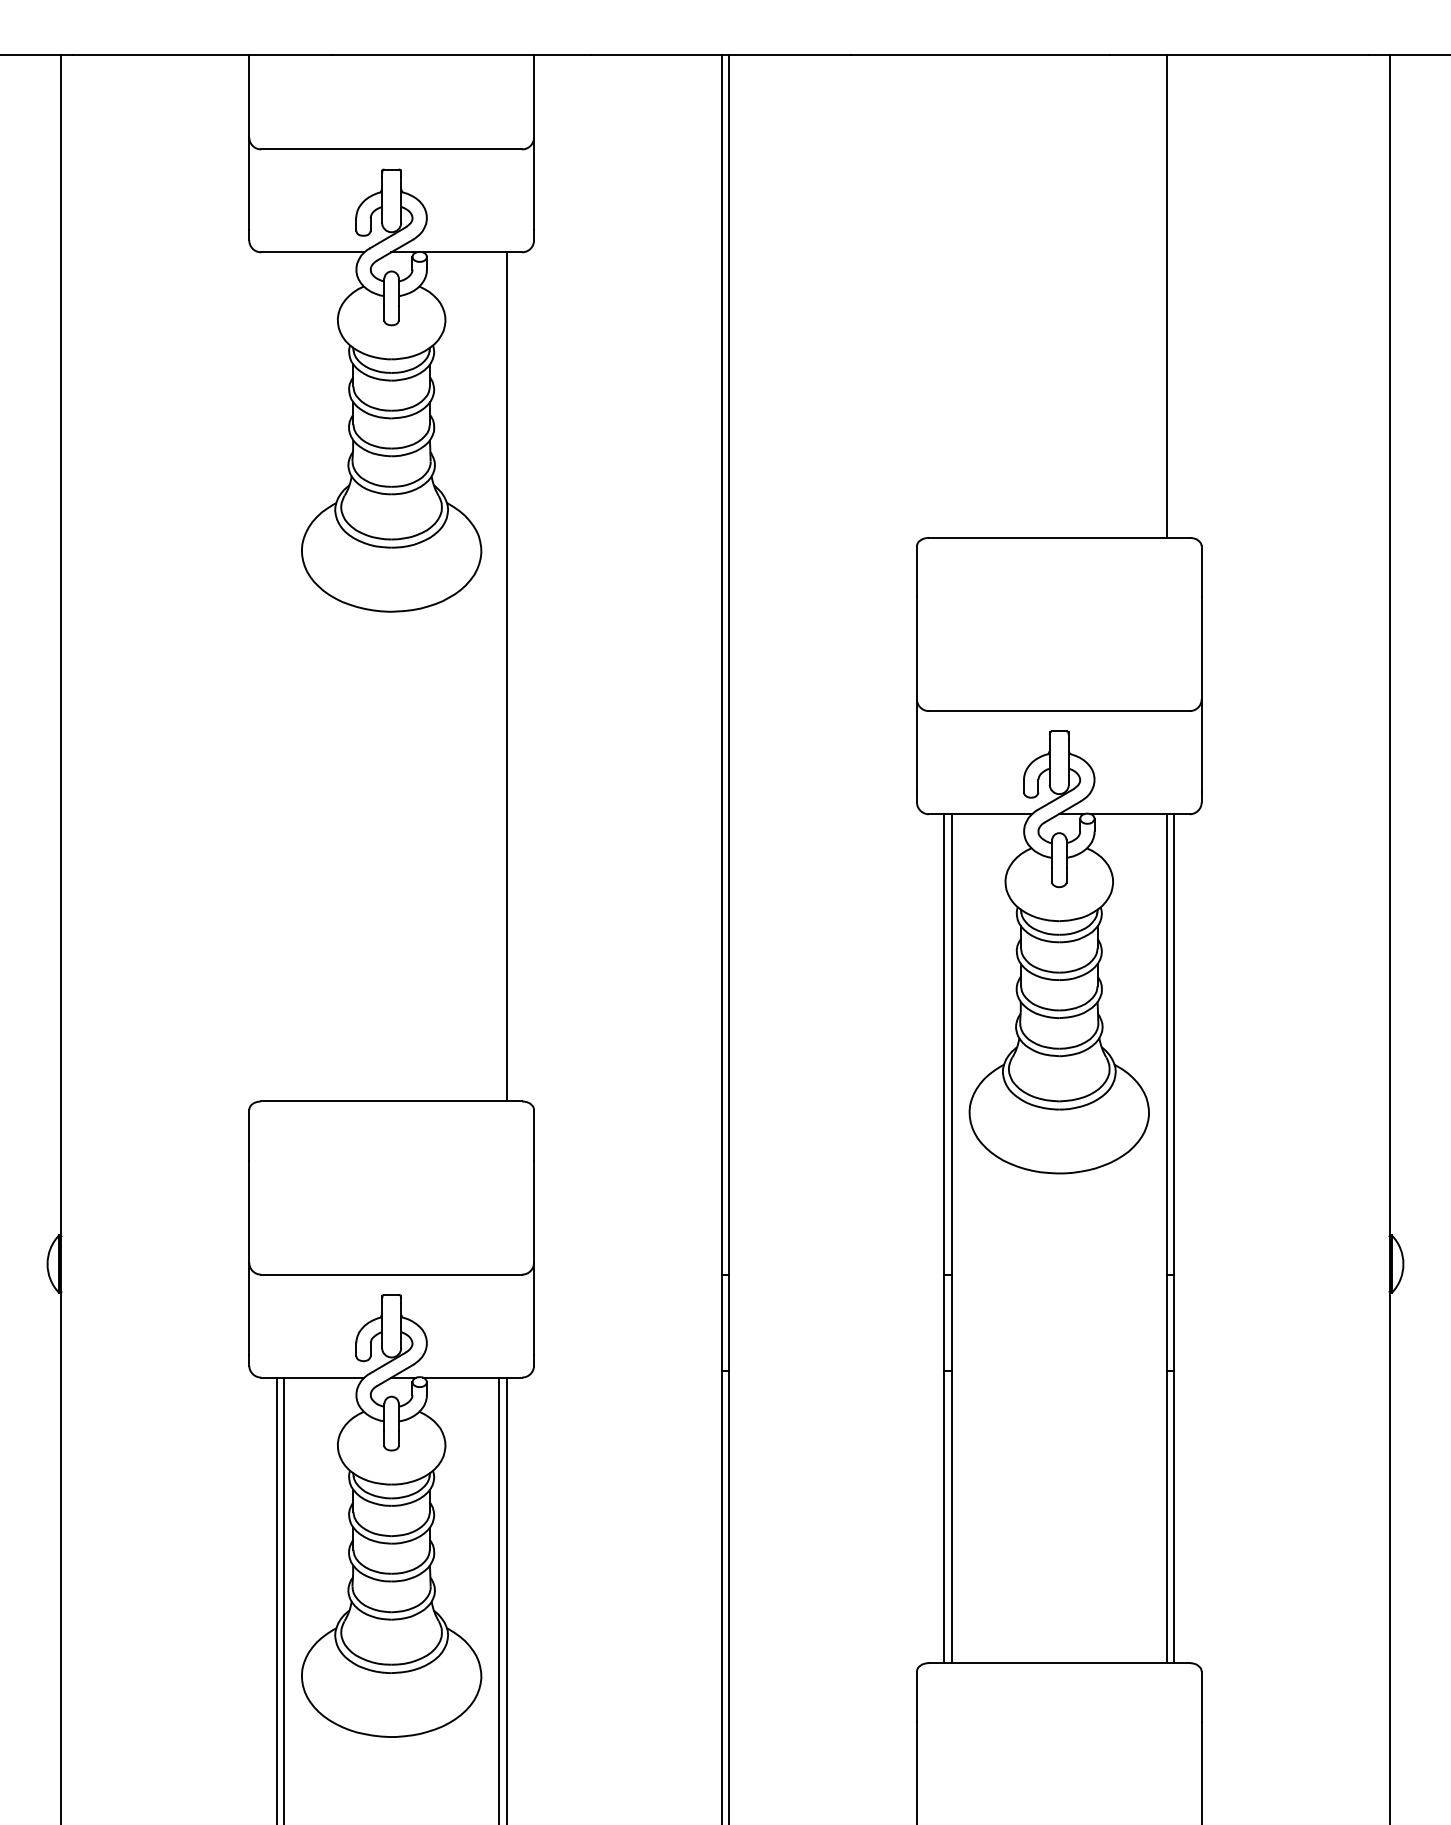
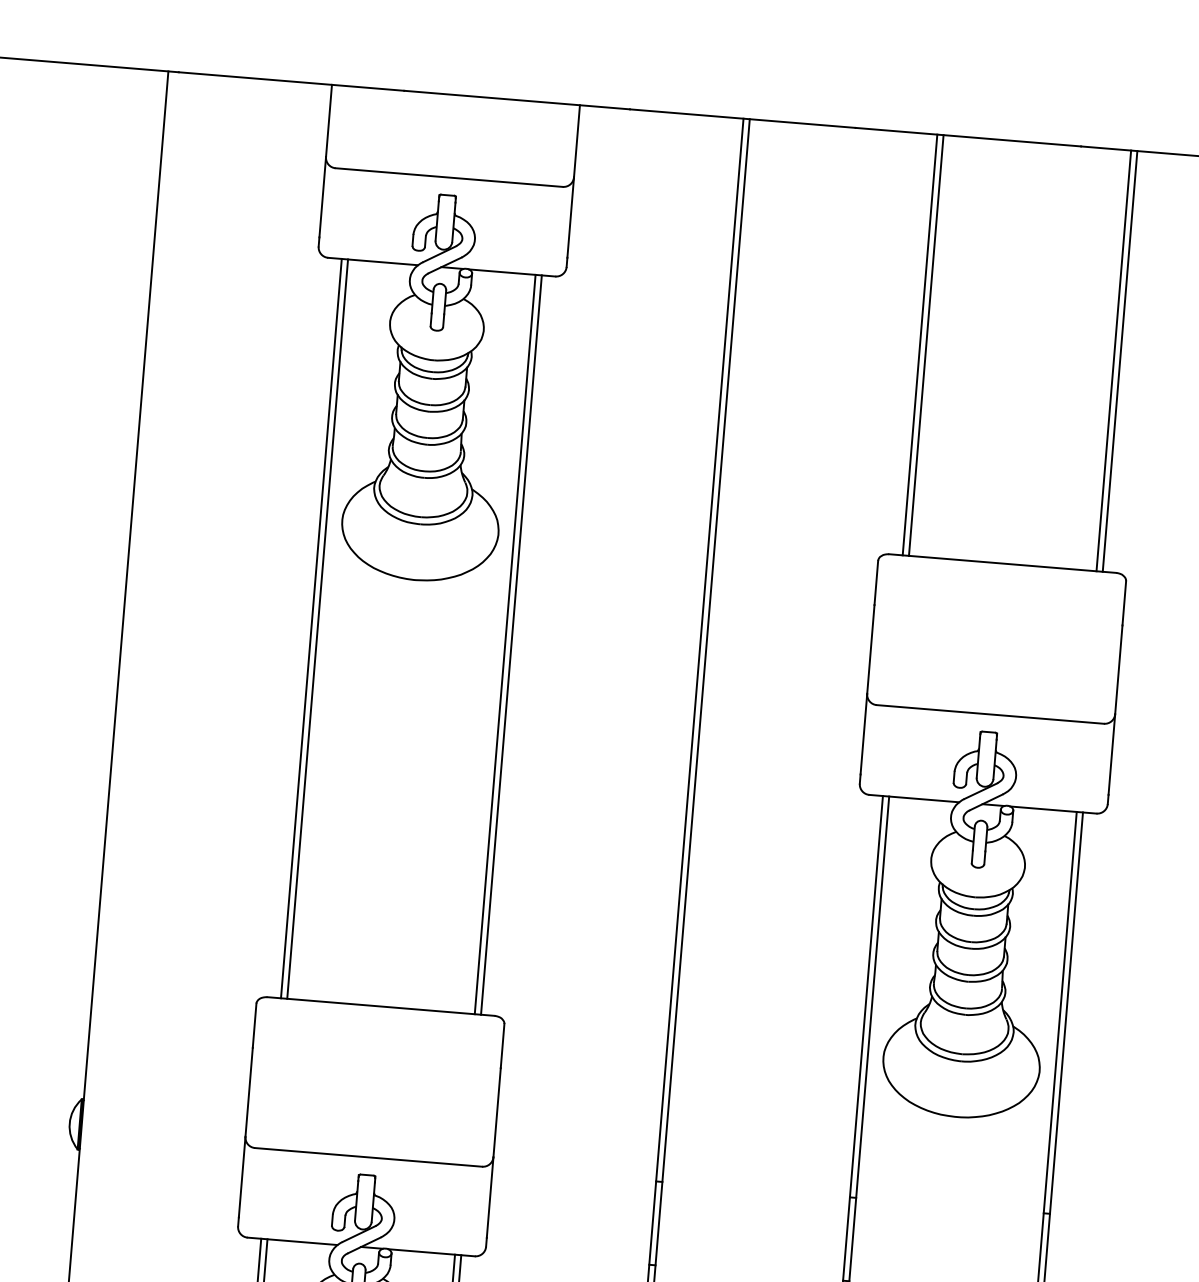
line: (944, 295) -> (920, 344), added
line: (951, 295) -> (926, 344), added
line: (1174, 295) -> (1120, 360), added
line: (276, 676) -> (311, 628), added
line: (283, 676) -> (317, 628), added
line: (499, 676) -> (505, 644), added

